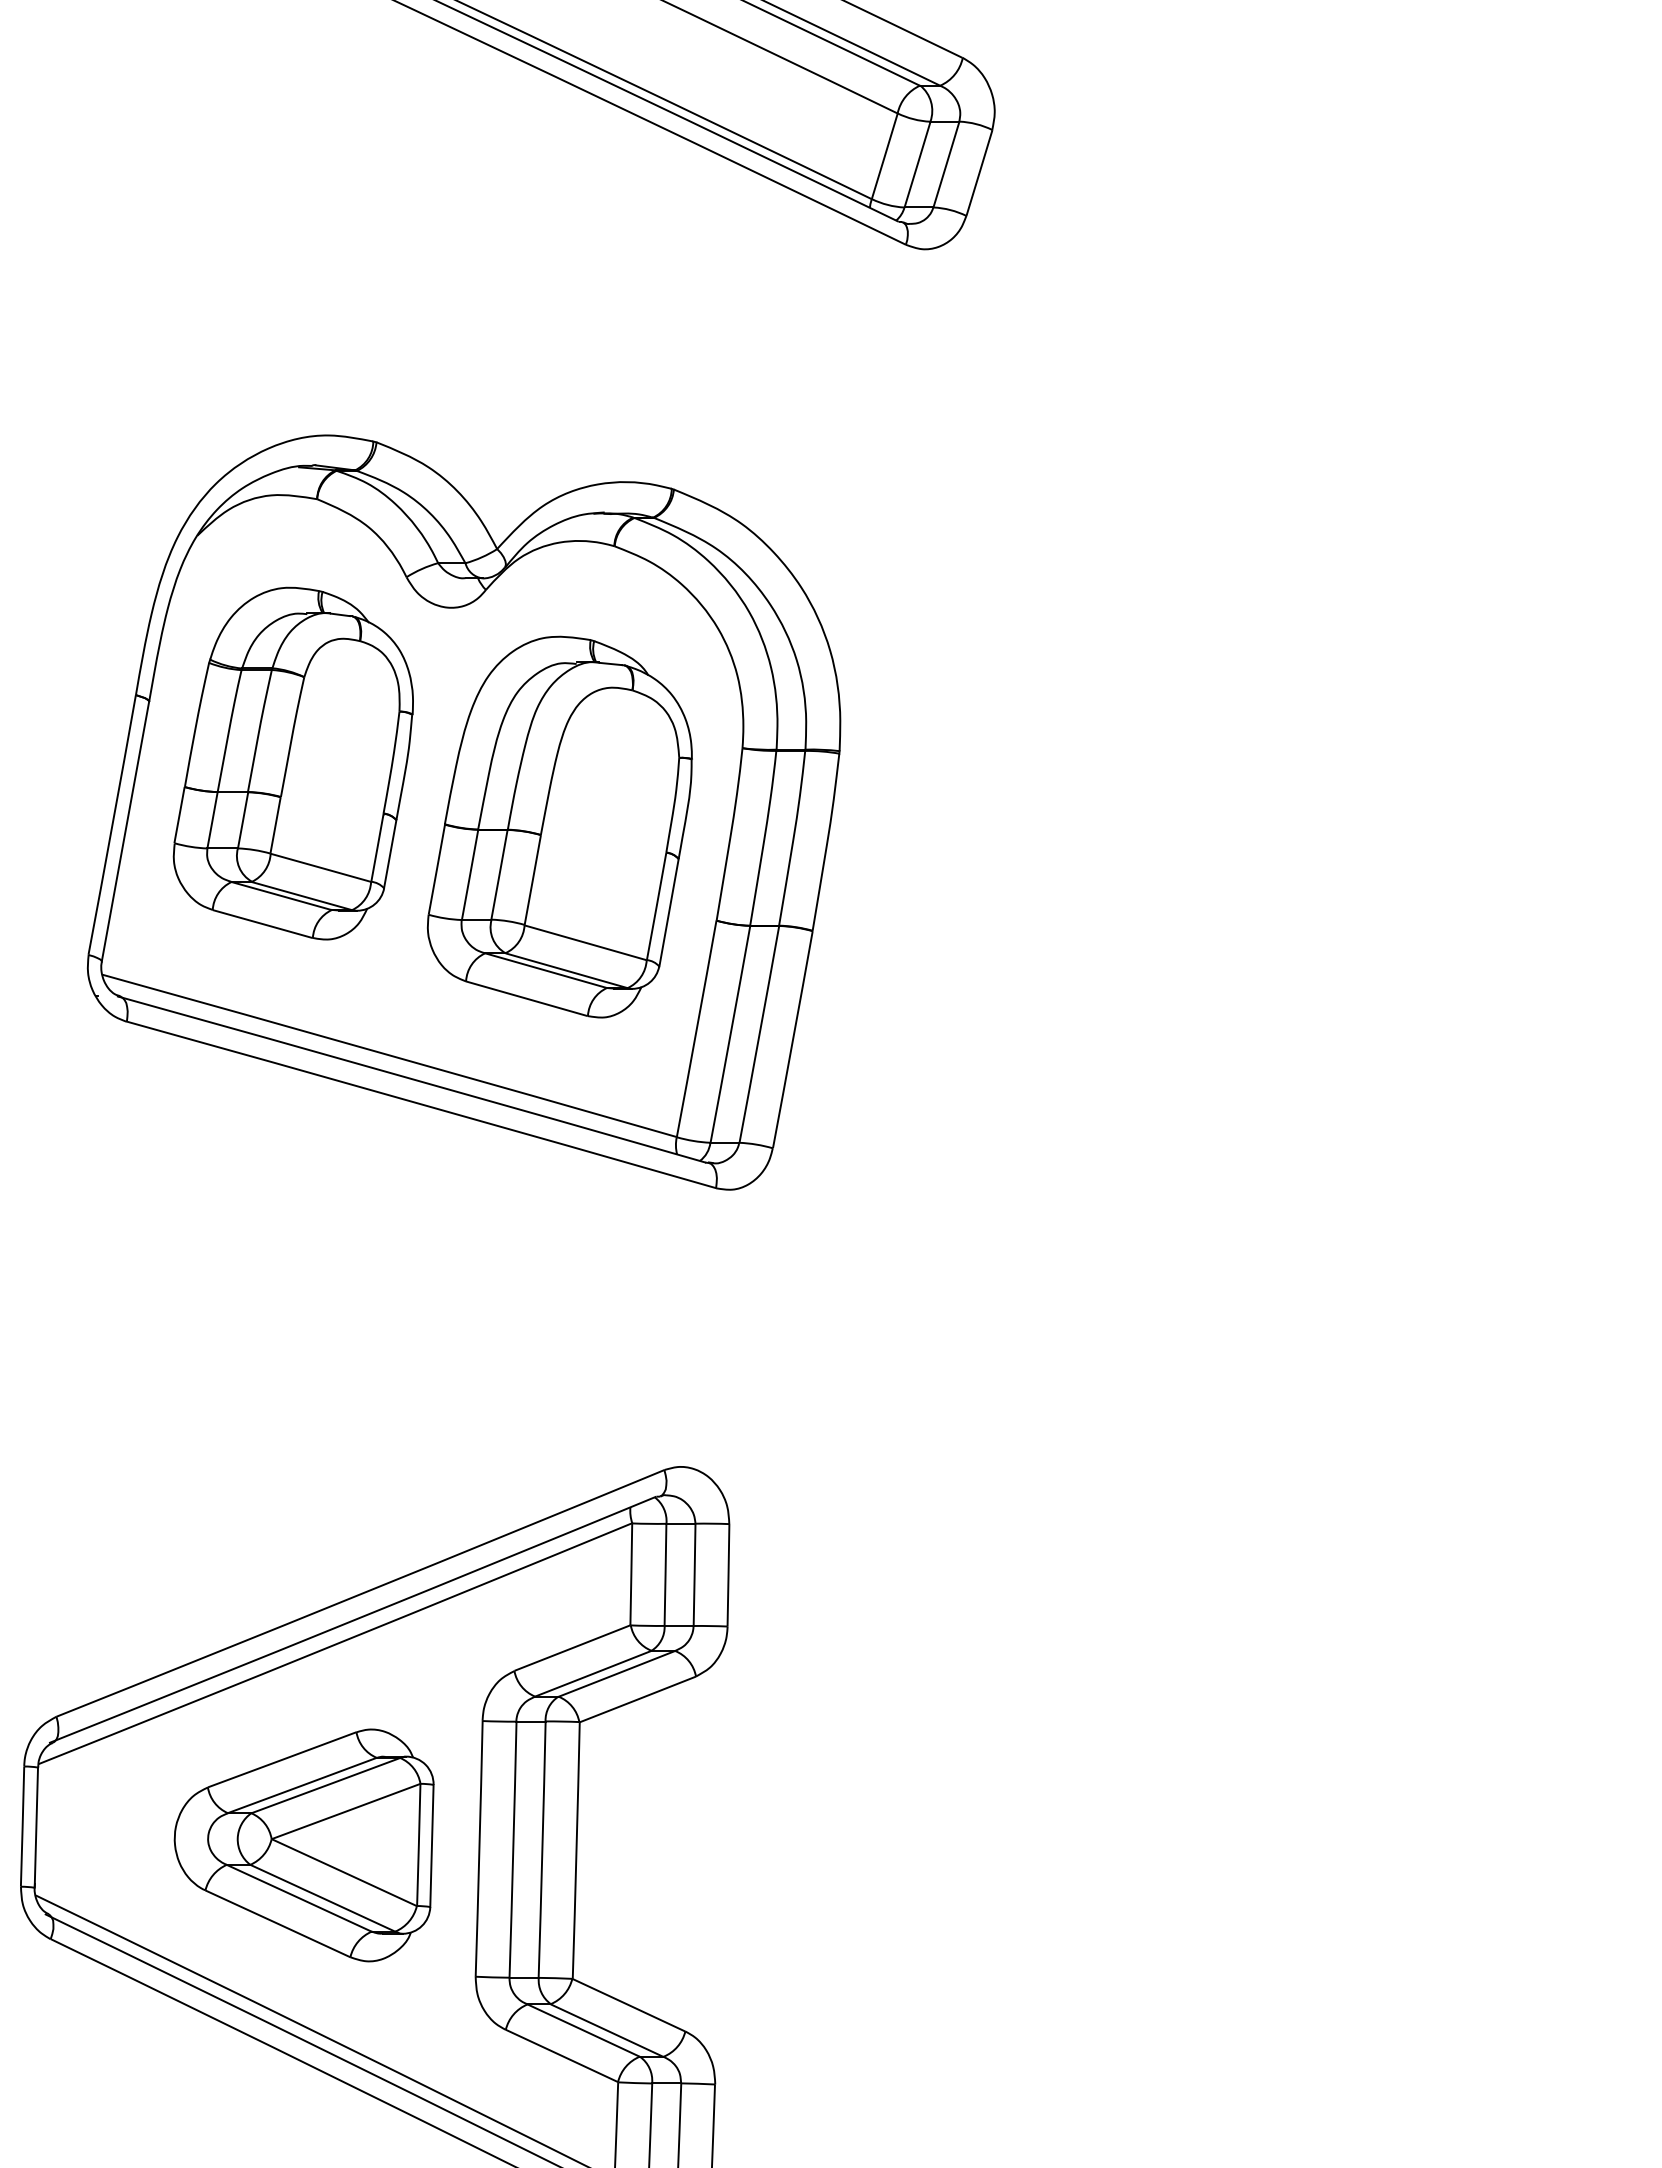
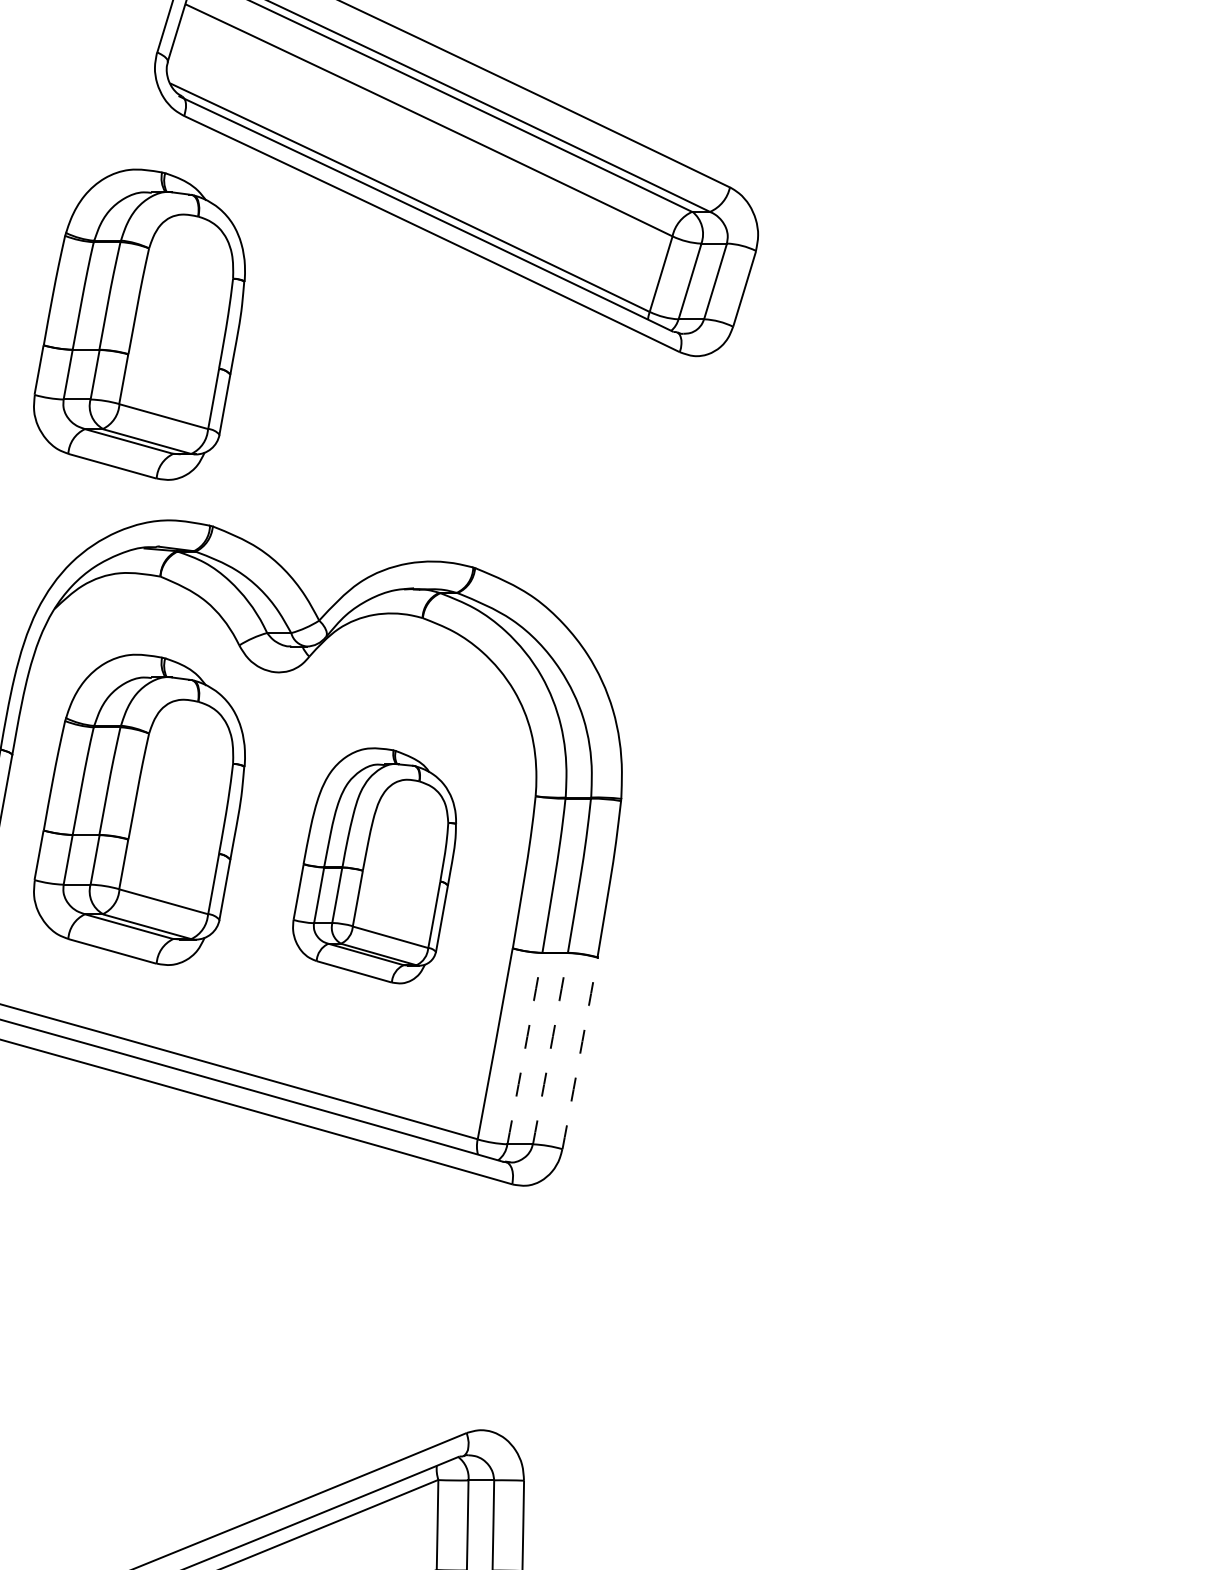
part: (292, 213) -> (138, 324), added
part: (559, 826) -> (374, 865), size x0.7
arc: (730, 1034) -> (525, 1048), solid -> dashed
arc: (759, 1034) -> (550, 1048), solid -> dashed
arc: (793, 1039) -> (580, 1053), solid -> dashed

